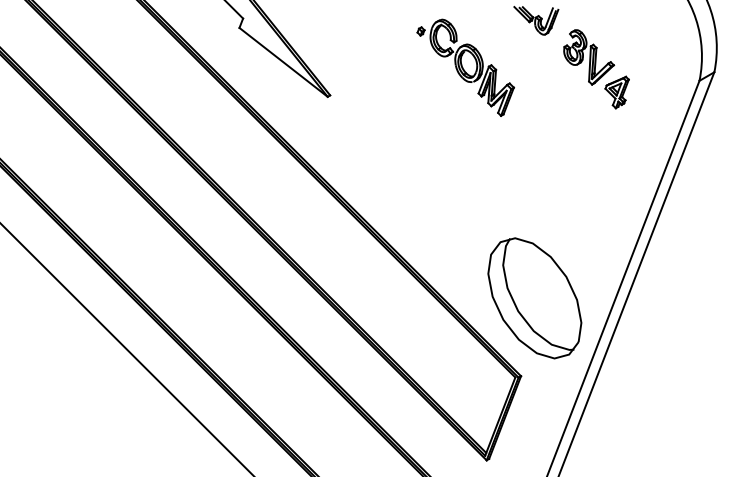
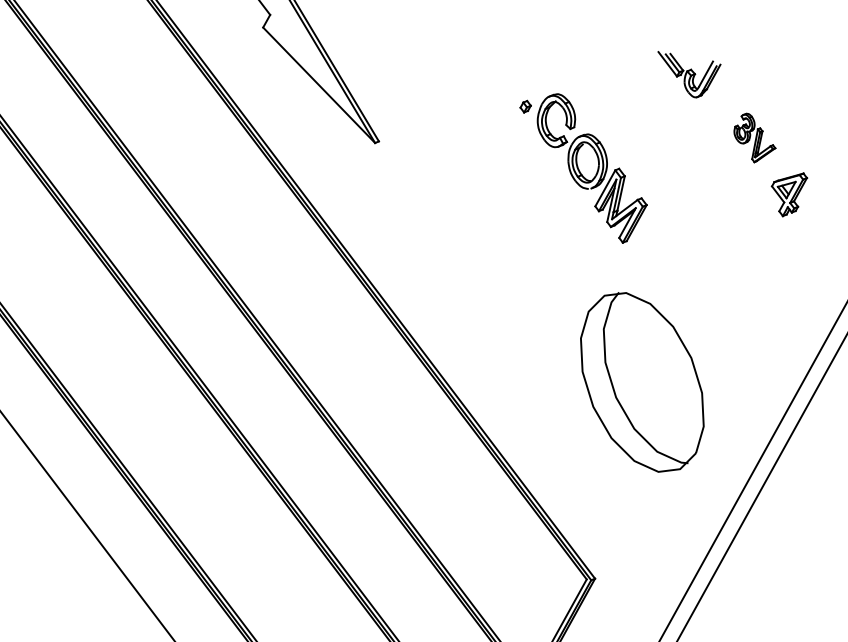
part: (589, 57) -> (755, 138), size x0.6
part: (465, 67) -> (581, 166), moved
part: (534, 298) -> (641, 382), moved

